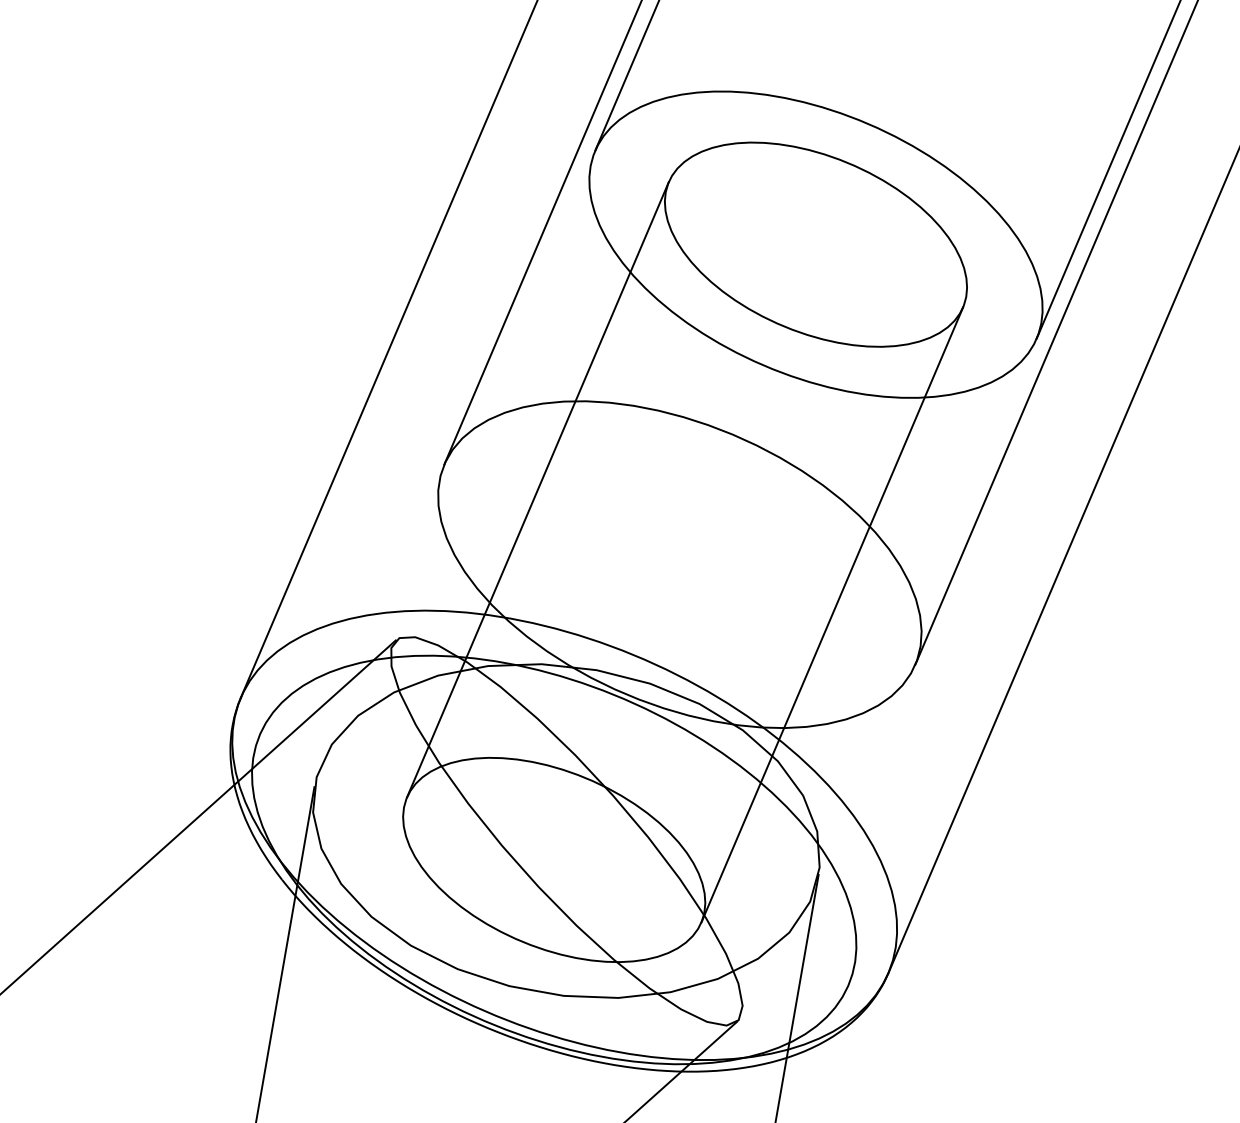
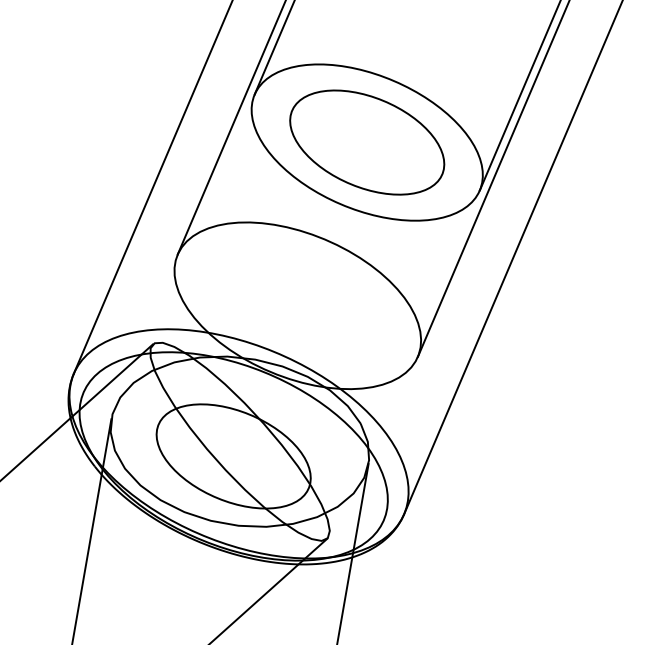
line: (538, 489) -> (225, 267), removed
line: (832, 615) -> (375, 331), removed

